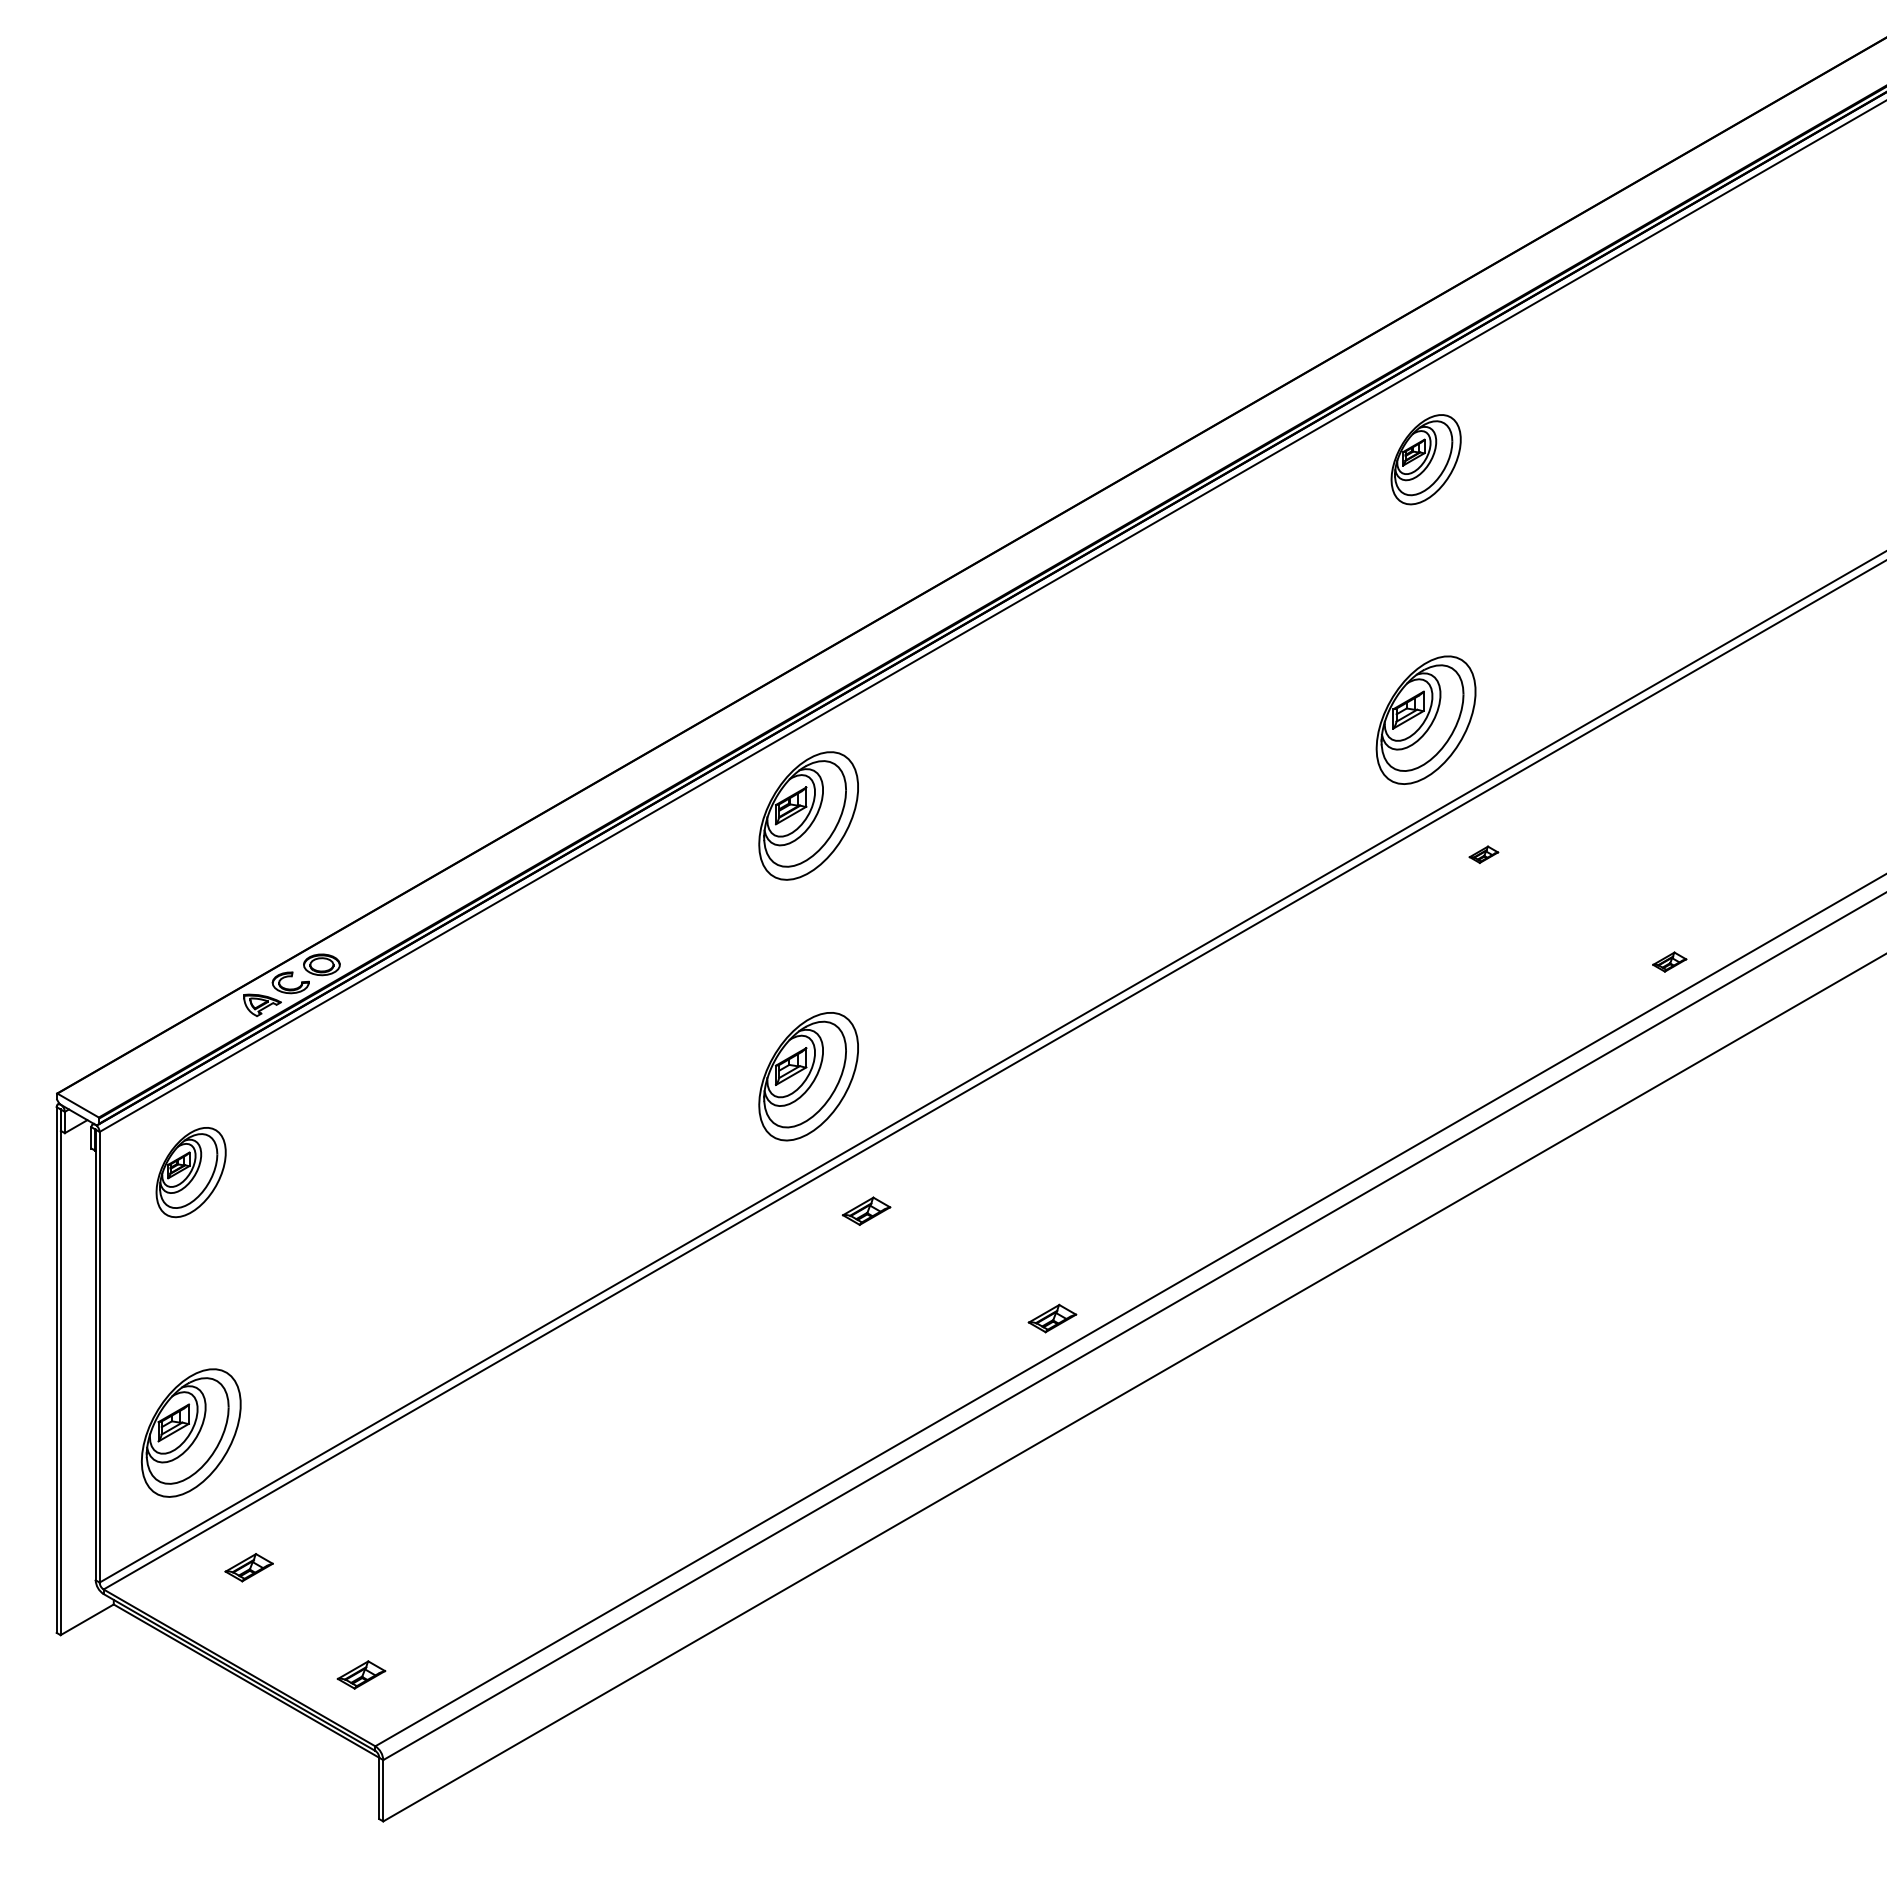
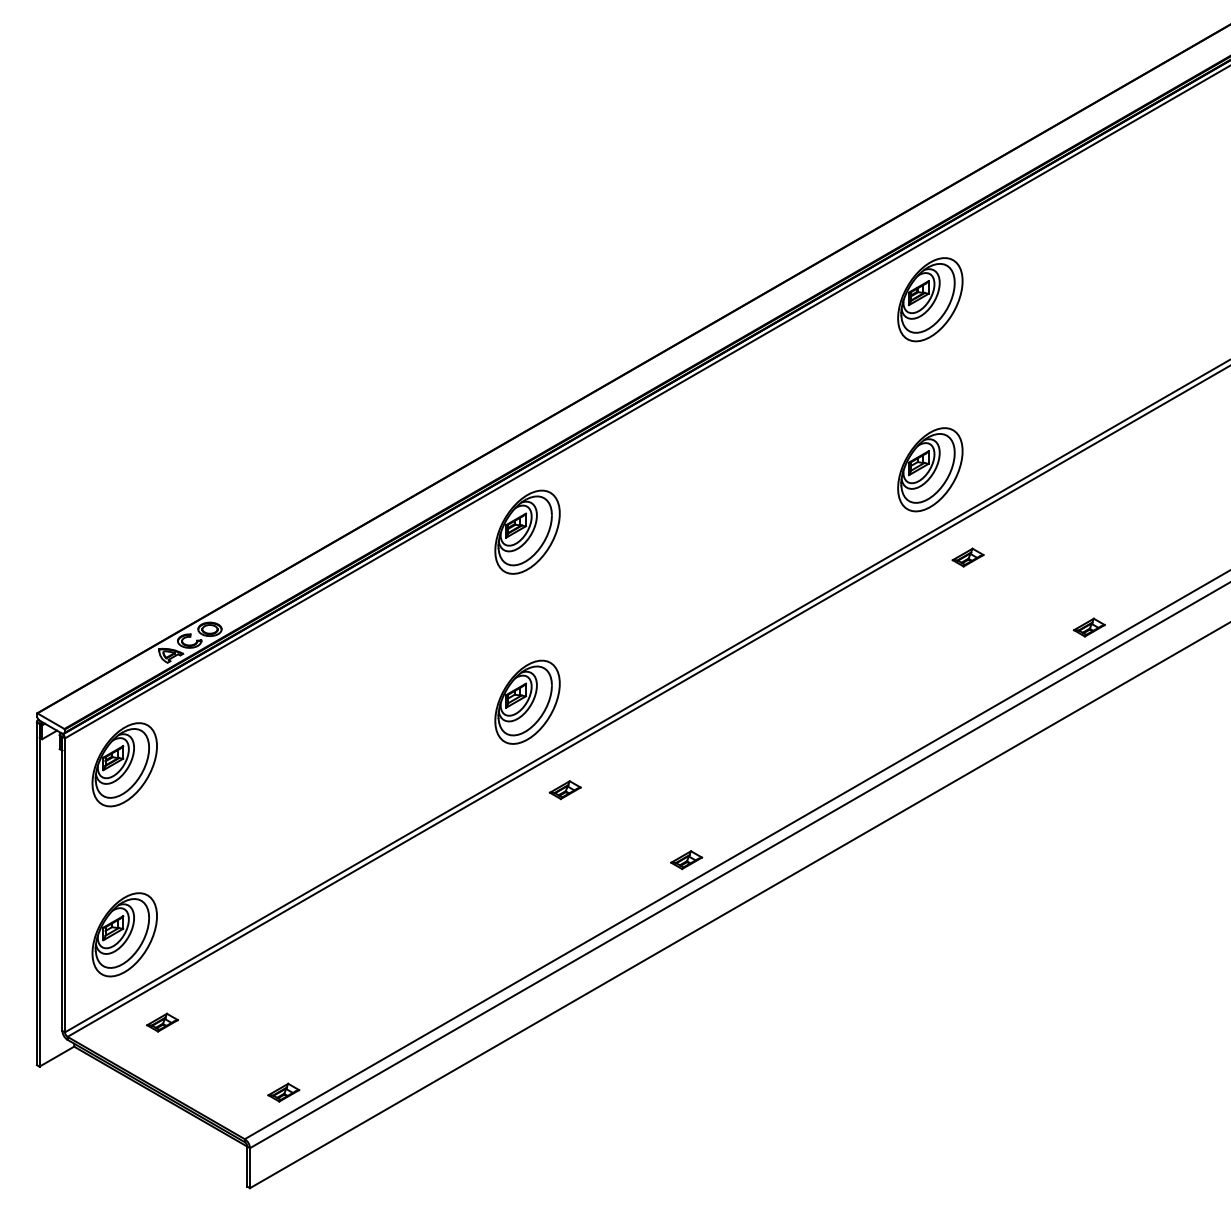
part: (1426, 459) -> (930, 299), size x1.43
part: (1483, 854) -> (967, 557), size x1.67
part: (1668, 961) -> (1088, 627), size x1.43
part: (190, 1171) -> (124, 764), size x1.43
part: (361, 1674) -> (283, 1092), moved

